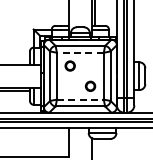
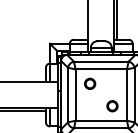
line: (79, 52) -> (100, 69), dashed -> solid
line: (80, 99) -> (101, 120), dashed -> solid

